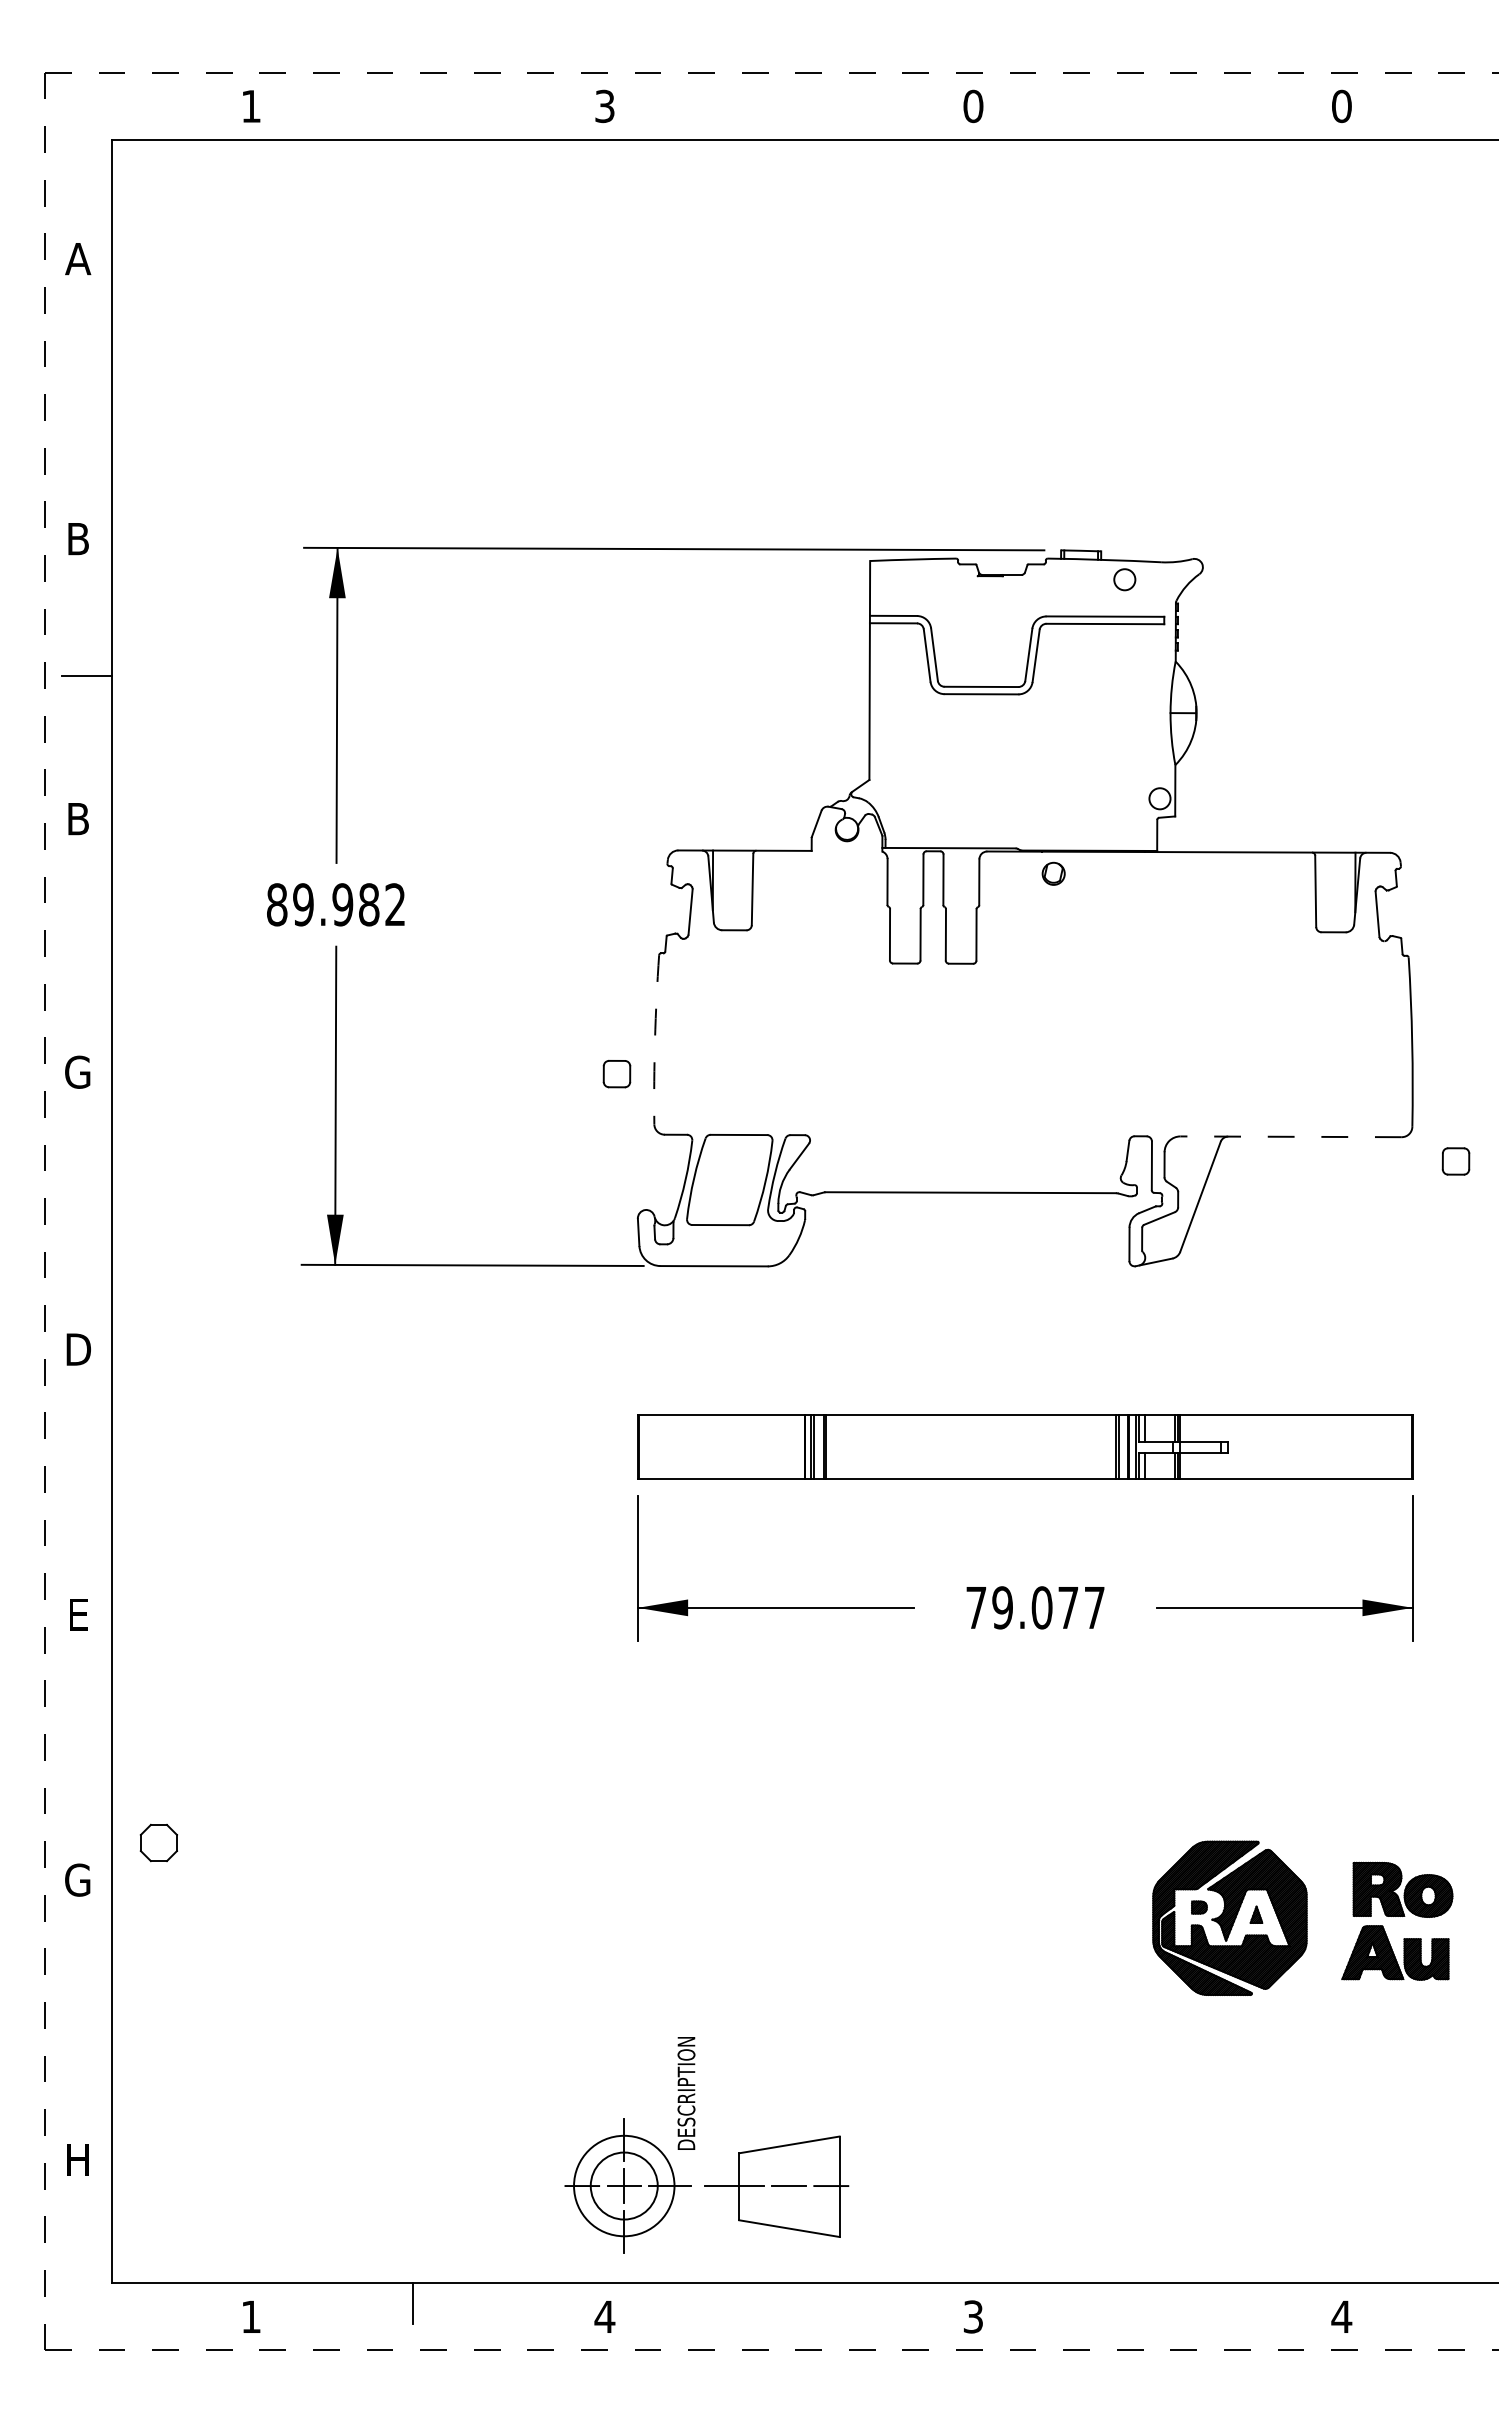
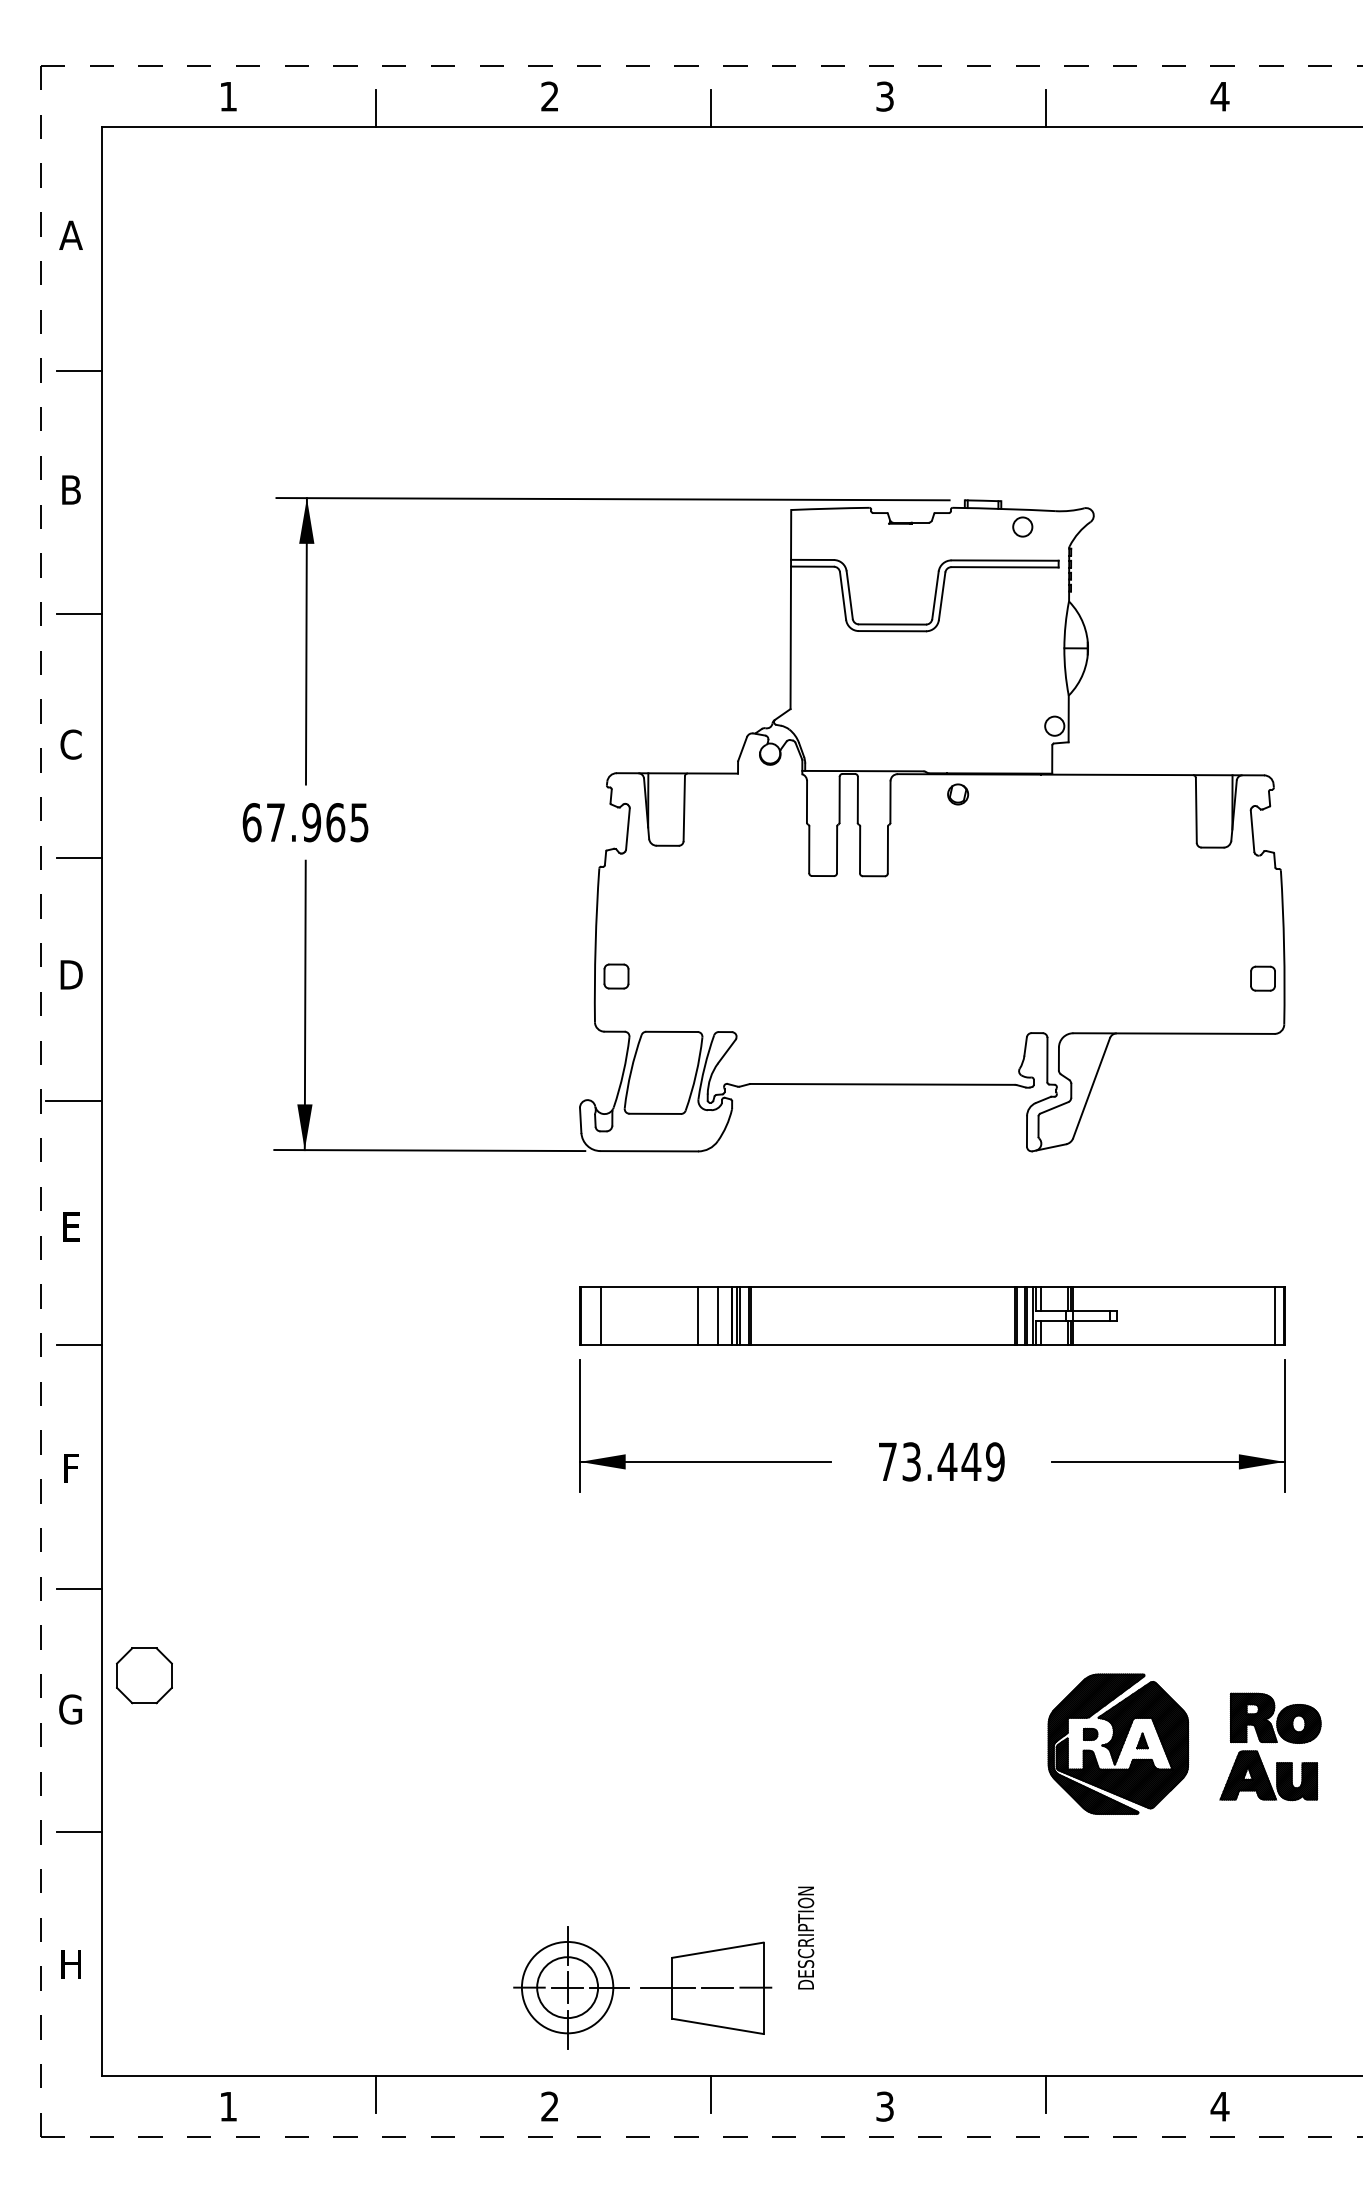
text: (604, 106) -> (549, 96), 3 -> 2
text: (973, 106) -> (885, 96), 0 -> 3
text: (1341, 106) -> (1219, 96), 0 -> 4
line: (413, 119) -> (375, 108), added
line: (781, 119) -> (710, 108), added
line: (1150, 119) -> (1046, 108), added
line: (87, 407) -> (79, 370), added
text: (77, 818) -> (70, 744), B -> C
text: (335, 904) -> (305, 822), 89.982 -> 67.965
line: (87, 943) -> (79, 857), added
arc: (655, 1039) -> (596, 945), dashed -> solid
text: (78, 1071) -> (71, 974), G -> D
part: (616, 1074) -> (616, 976), moved
line: (1291, 1136) -> (1174, 1033), dashed -> solid
part: (1455, 1161) -> (1262, 978), moved
line: (80, 1211) -> (73, 1101), added
text: (78, 1349) -> (71, 1226), D -> E
line: (660, 1447) -> (600, 1316), added
line: (767, 1447) -> (697, 1316), added
line: (789, 1447) -> (717, 1316), added
line: (1401, 1447) -> (1274, 1316), added
line: (87, 1479) -> (79, 1345), added
text: (1048, 1607) -> (953, 1461), 79.077 -> 73.449
text: (78, 1614) -> (71, 1467), E -> F
line: (87, 1747) -> (79, 1588), added
part: (158, 1842) -> (144, 1675), size x1.67
line: (87, 2015) -> (79, 1832), added
text: (686, 2093) -> (806, 1938), moved
line: (781, 2303) -> (710, 2094), added
line: (1150, 2303) -> (1046, 2094), added
text: (604, 2316) -> (549, 2106), 4 -> 2

